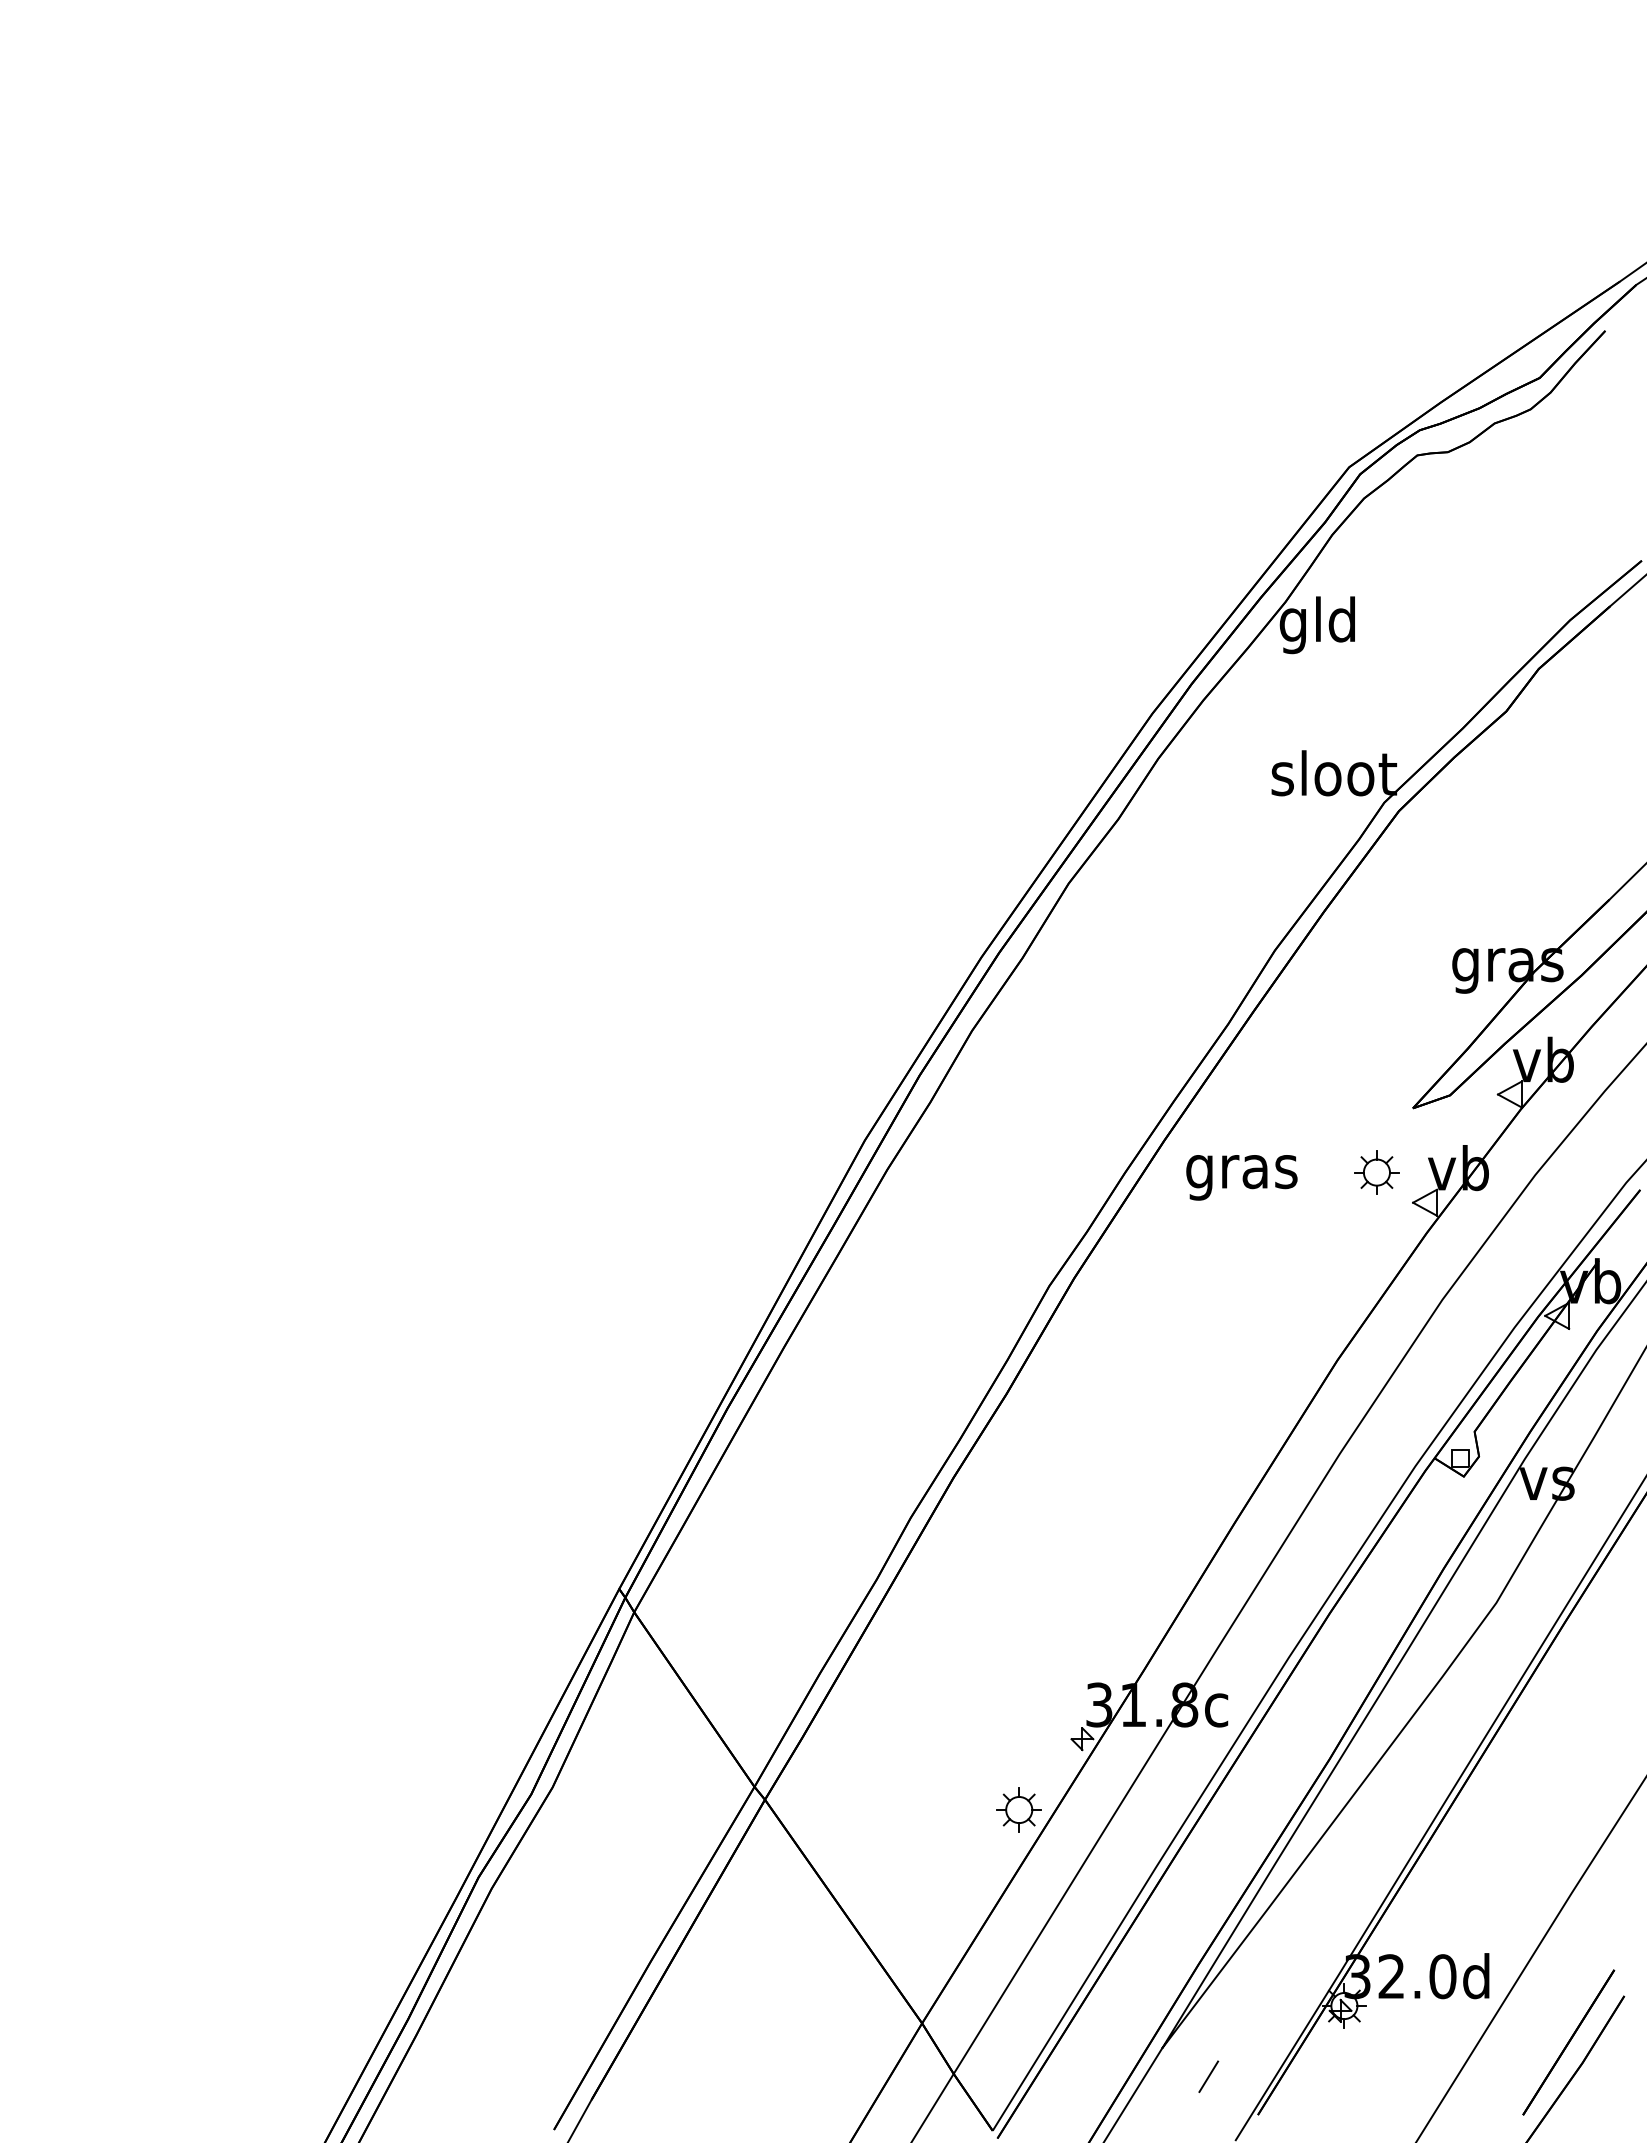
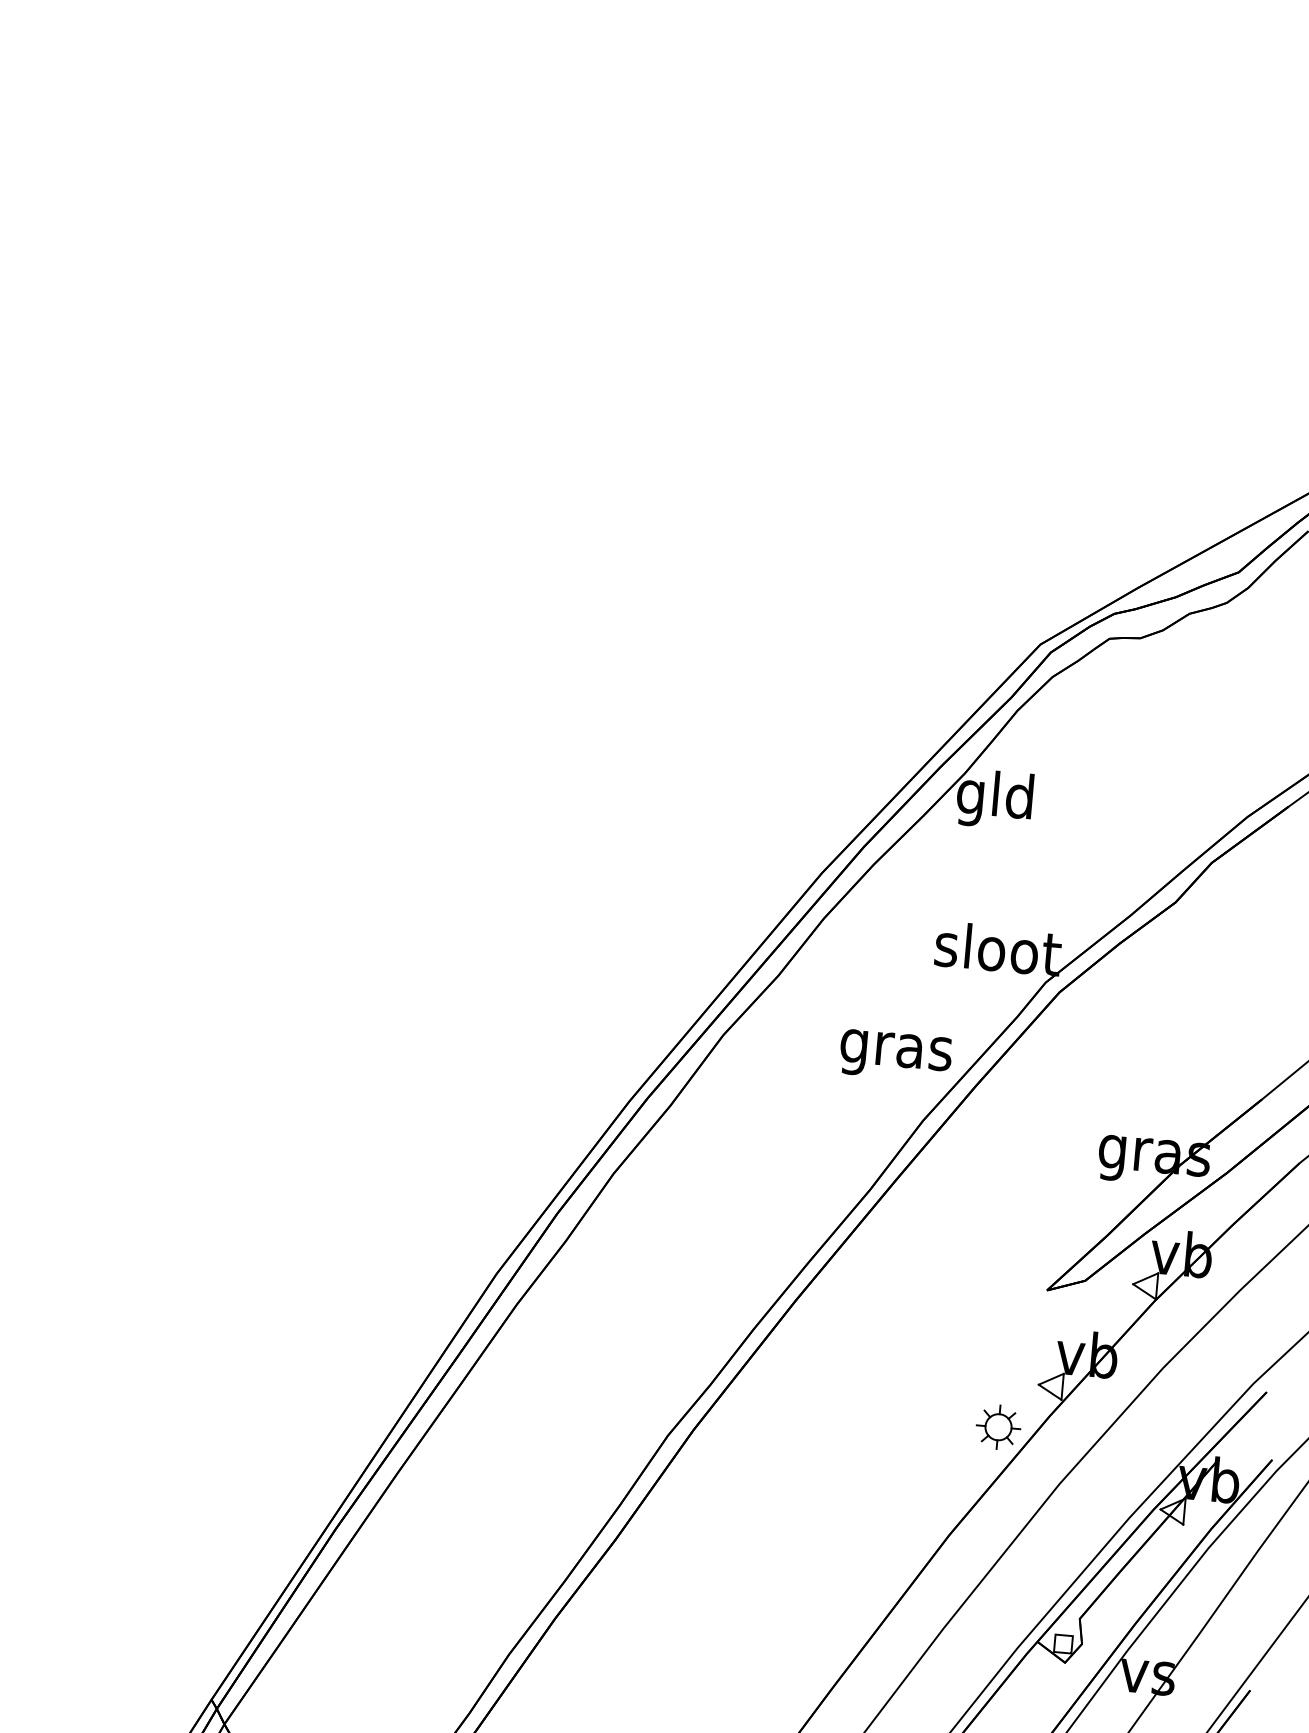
part: (1376, 1172) -> (998, 1427), moved
text: (1241, 1177) -> (895, 1055), moved

